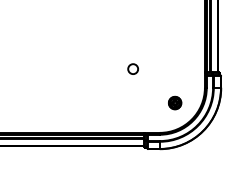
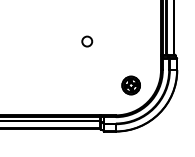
circle: (132, 68) -> (86, 40), moved
part: (174, 102) -> (130, 84), size x1.43

